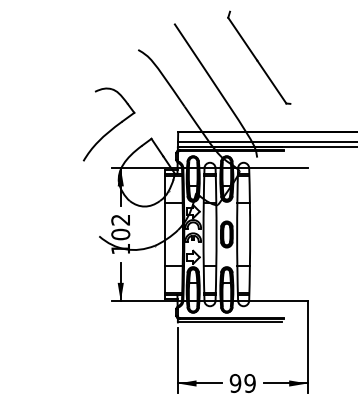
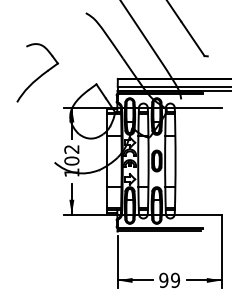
part: (108, 124) -> (37, 72), moved

